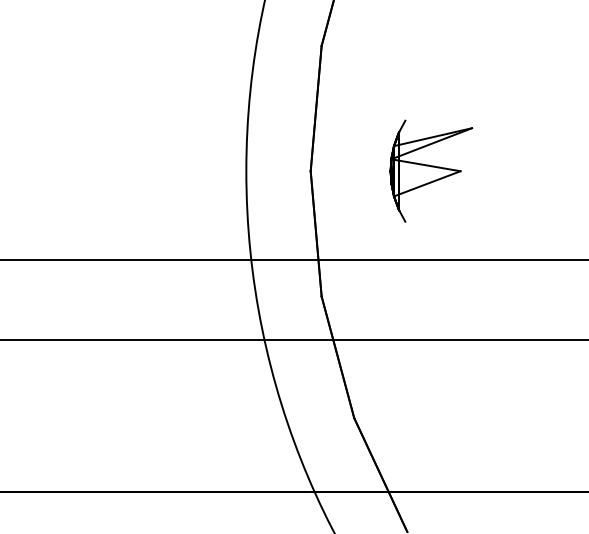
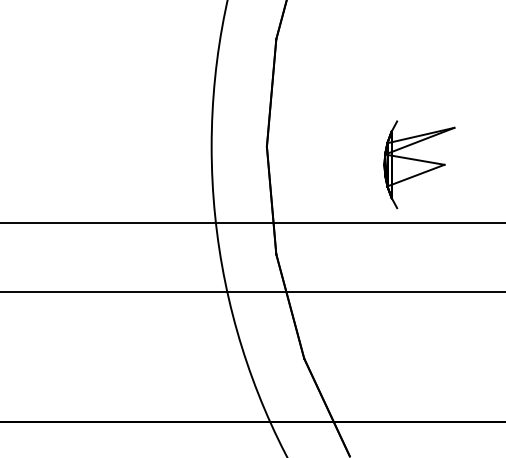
part: (431, 170) -> (419, 164), moved

